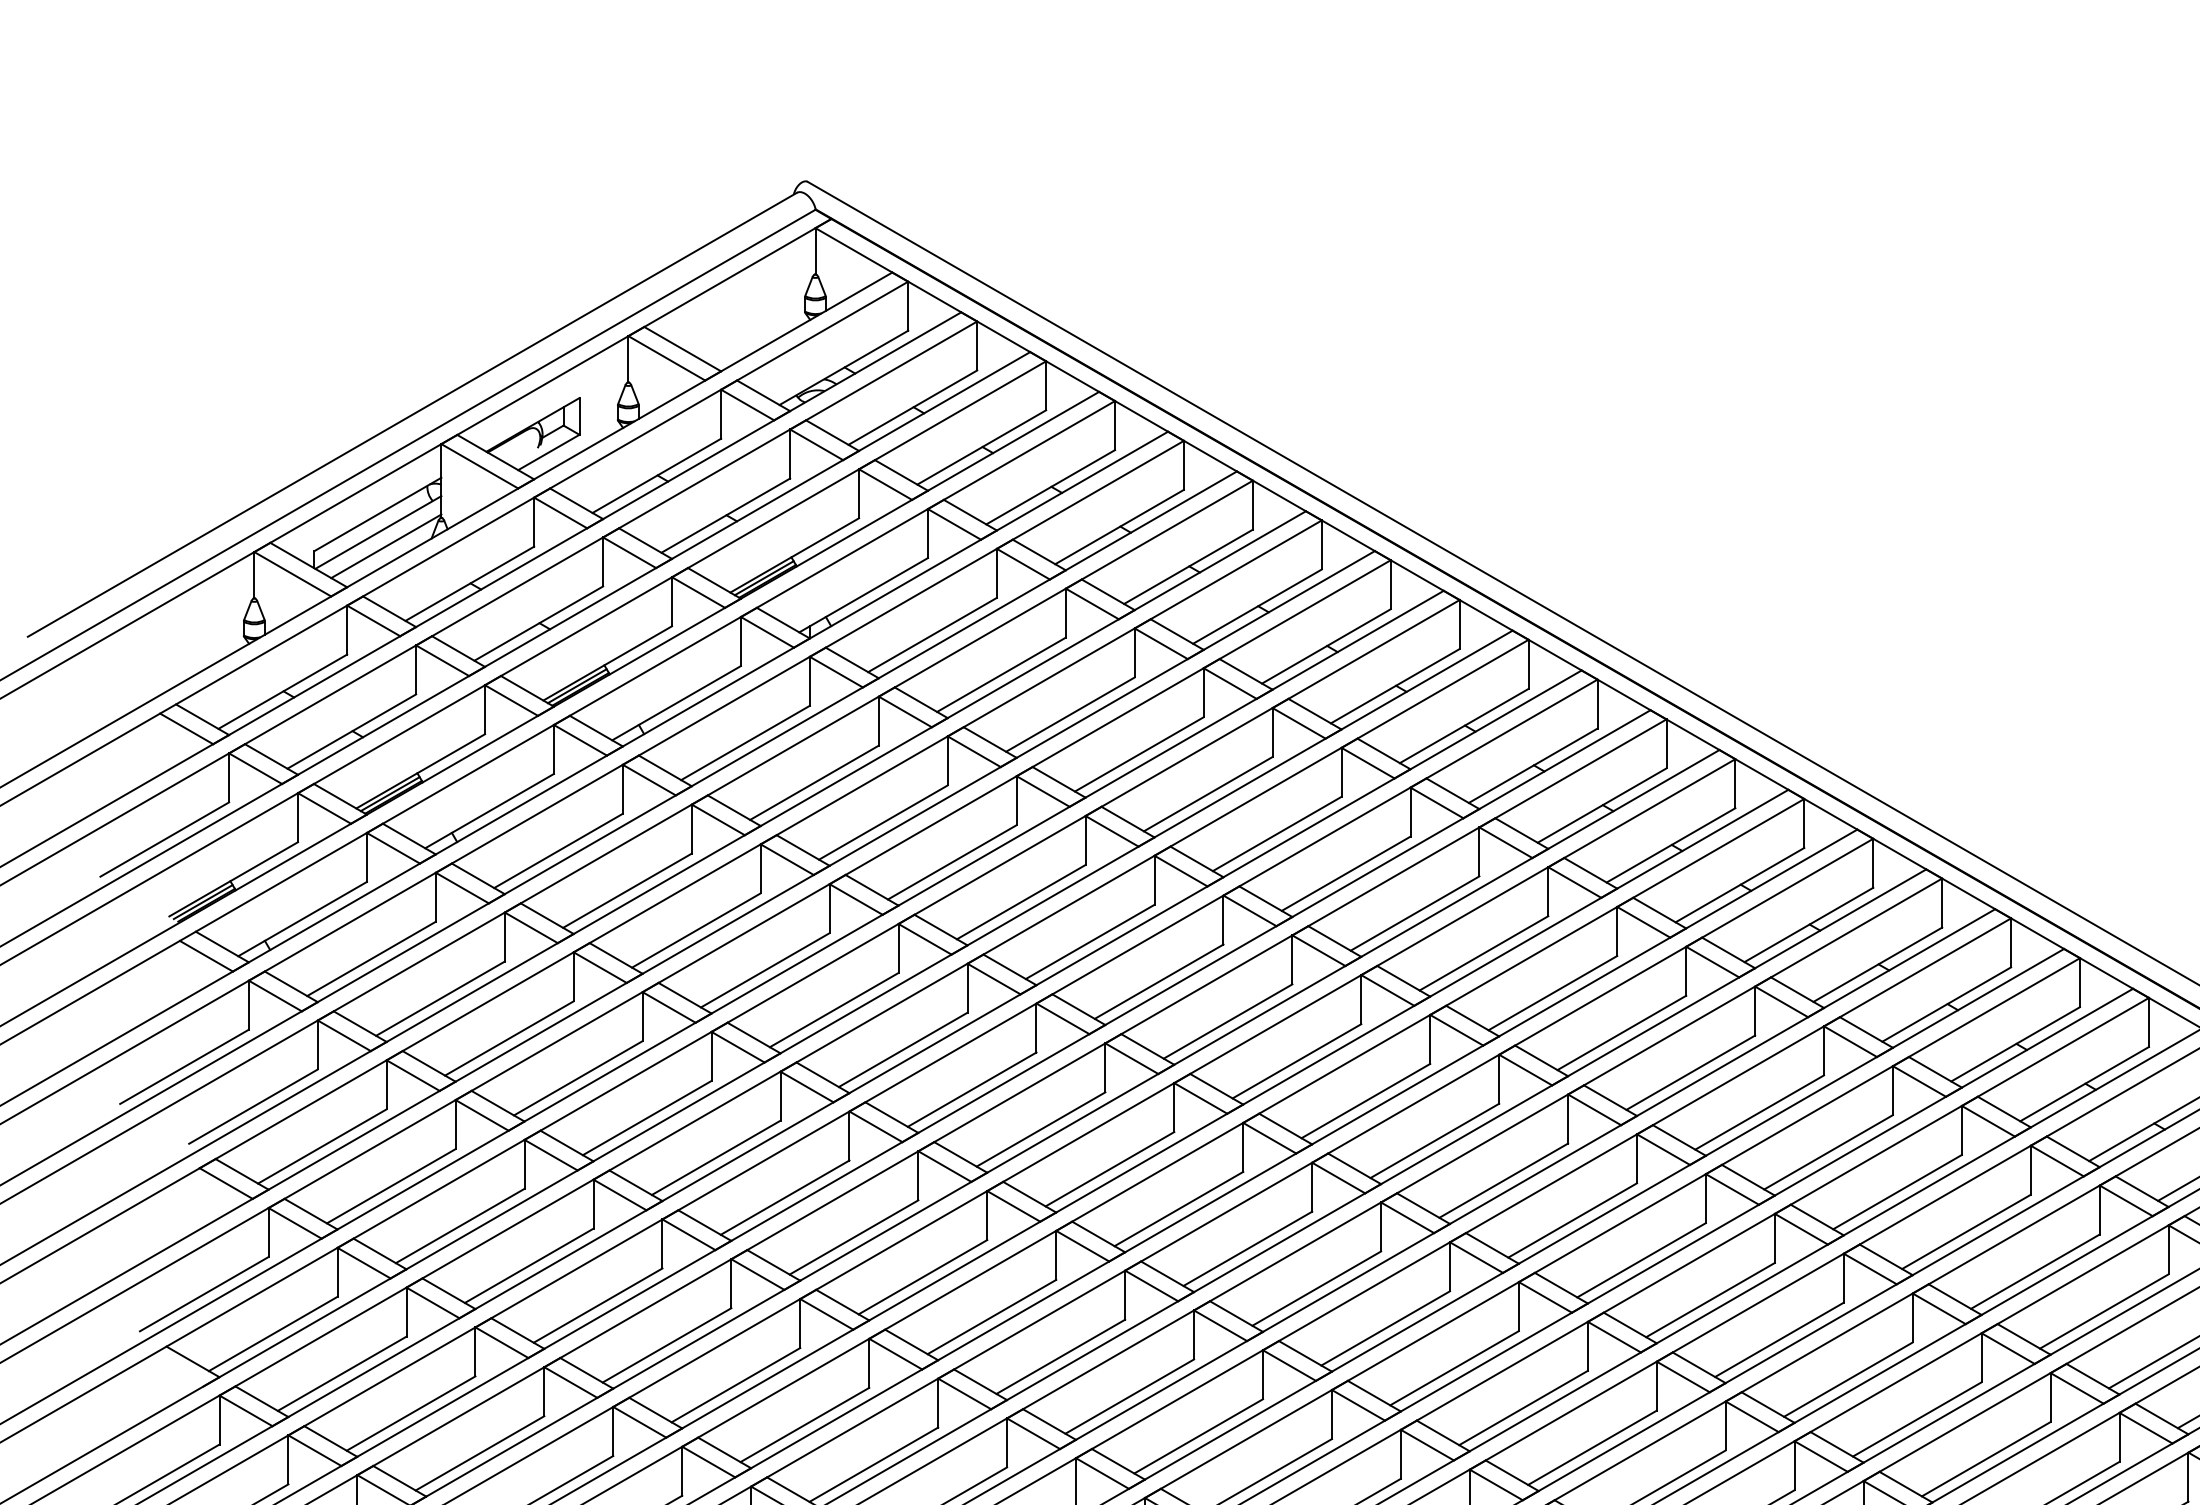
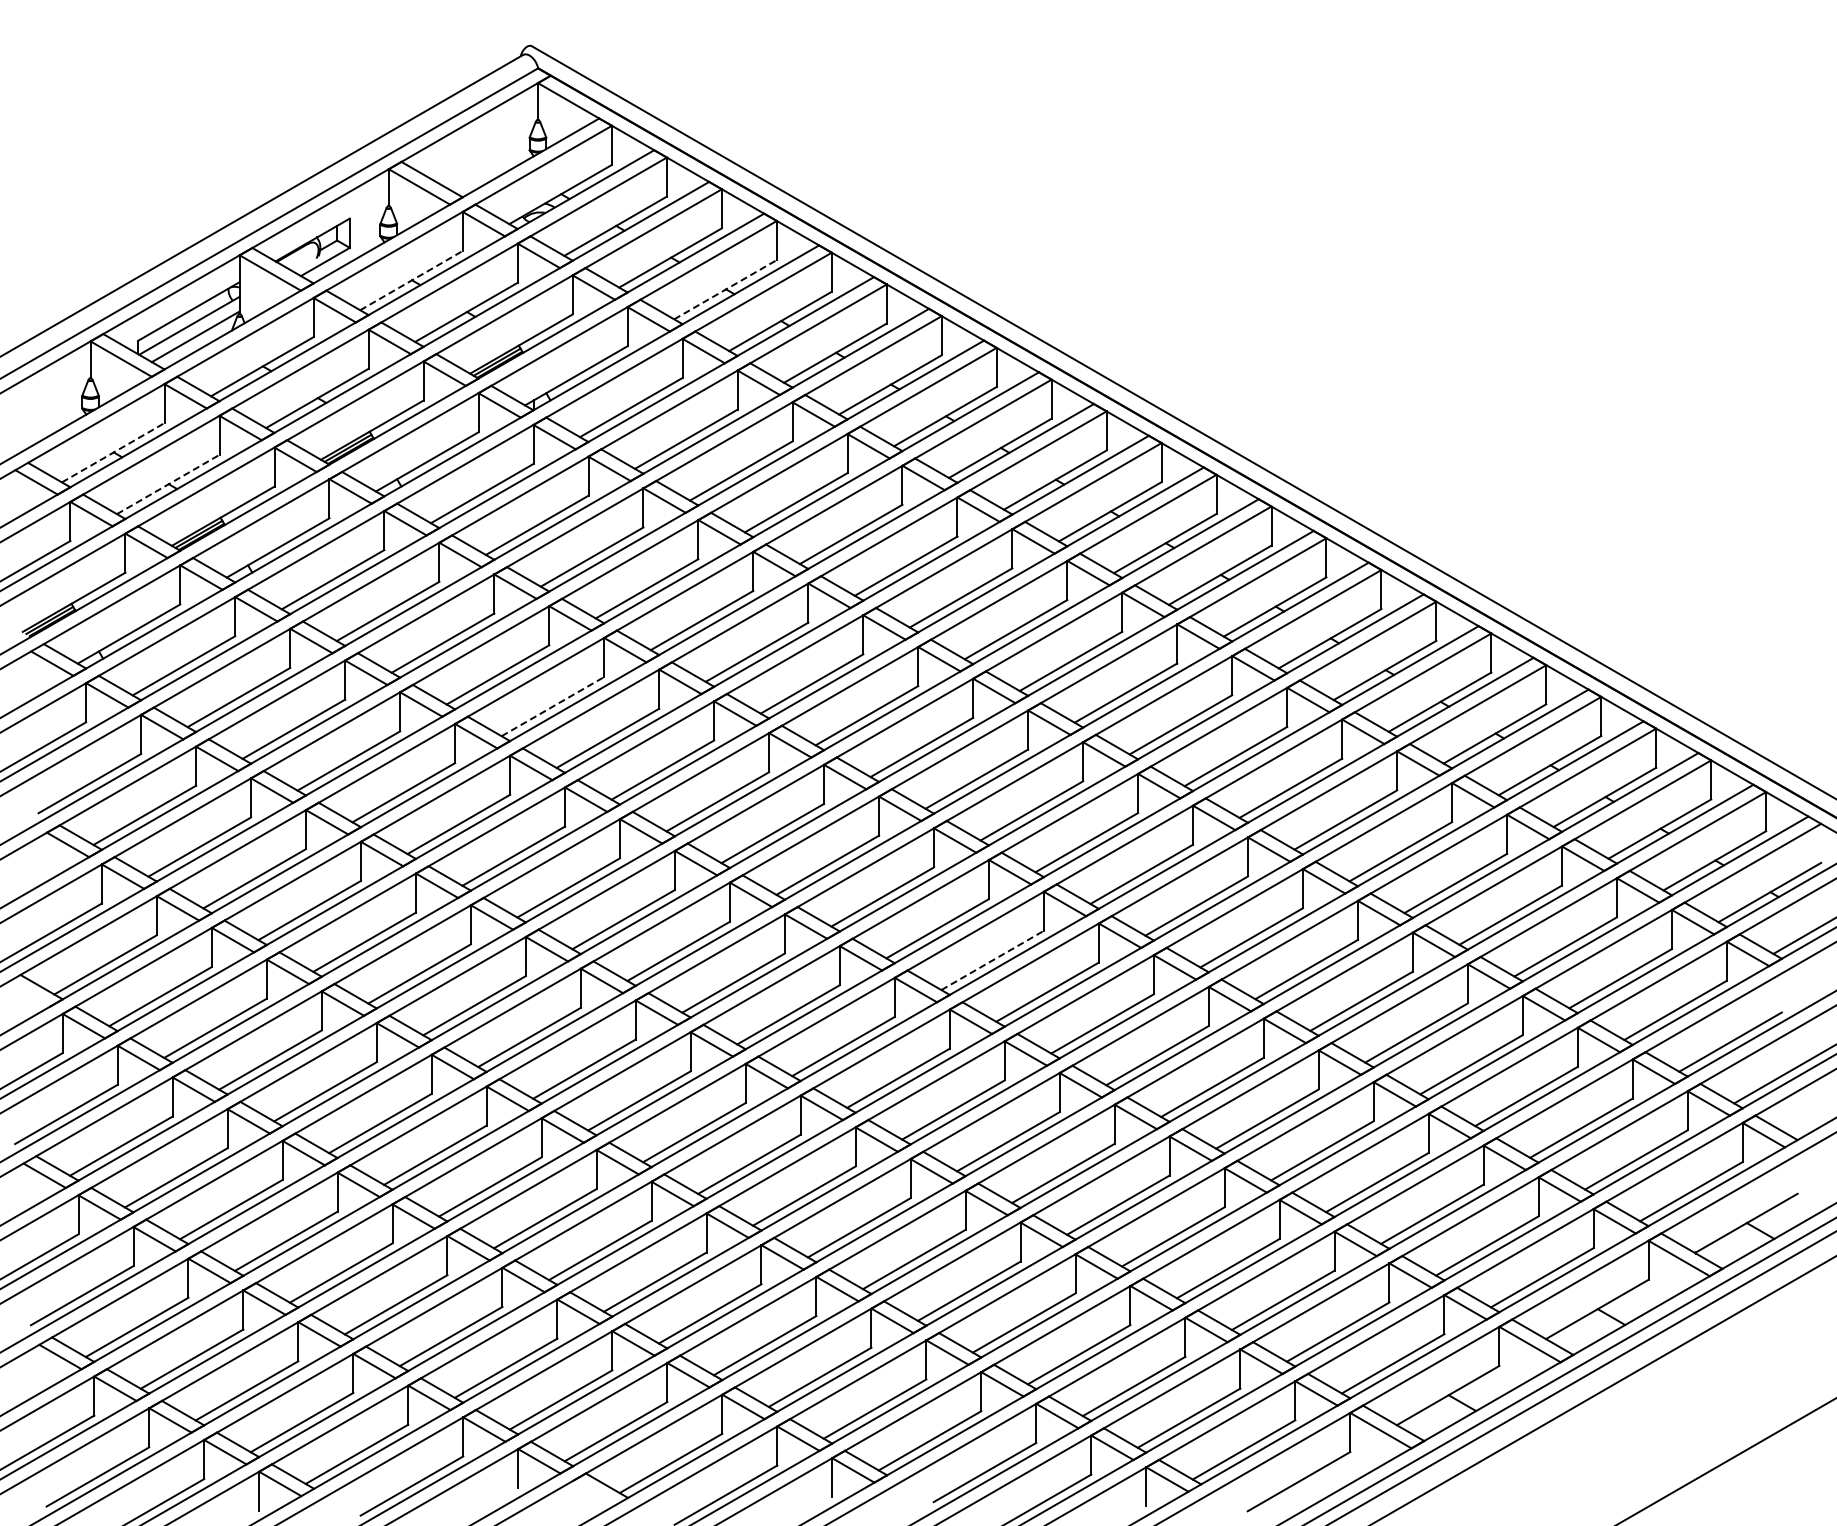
line: (656, 475) -> (411, 280), solid -> dashed
line: (1050, 486) -> (725, 289), solid -> dashed
line: (283, 691) -> (113, 452), solid -> dashed
line: (352, 731) -> (168, 484), solid -> dashed
line: (834, 1009) -> (553, 706), solid -> dashed
line: (1386, 1328) -> (993, 960), solid -> dashed

